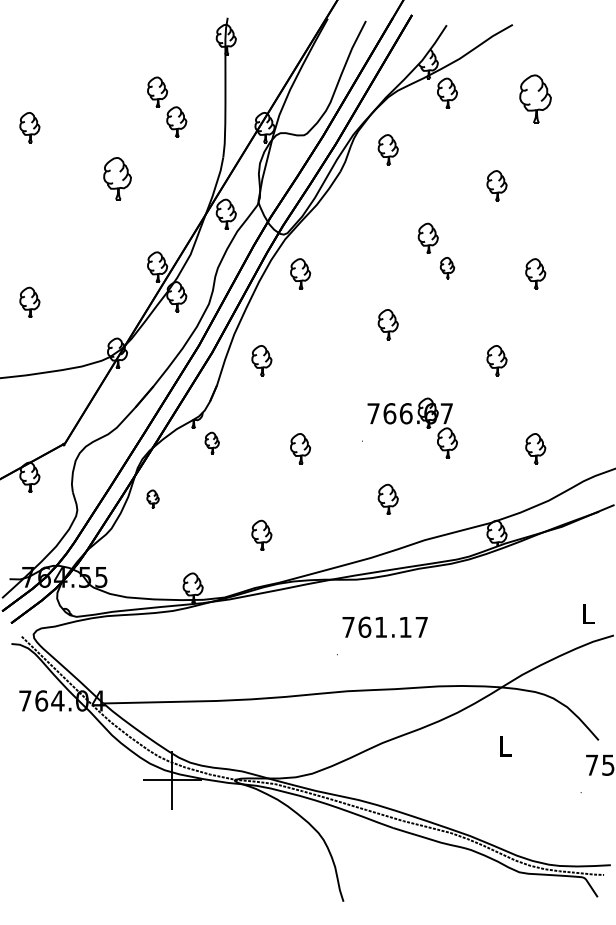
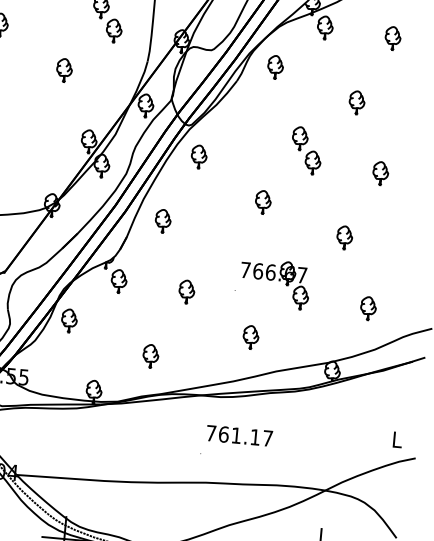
part: (535, 98) -> (392, 38), size x0.62
part: (117, 177) -> (64, 69), size x0.71
part: (447, 267) -> (313, 162), size x1.43
part: (211, 442) -> (118, 281), size x1.43
part: (152, 498) -> (68, 320), size x1.67

